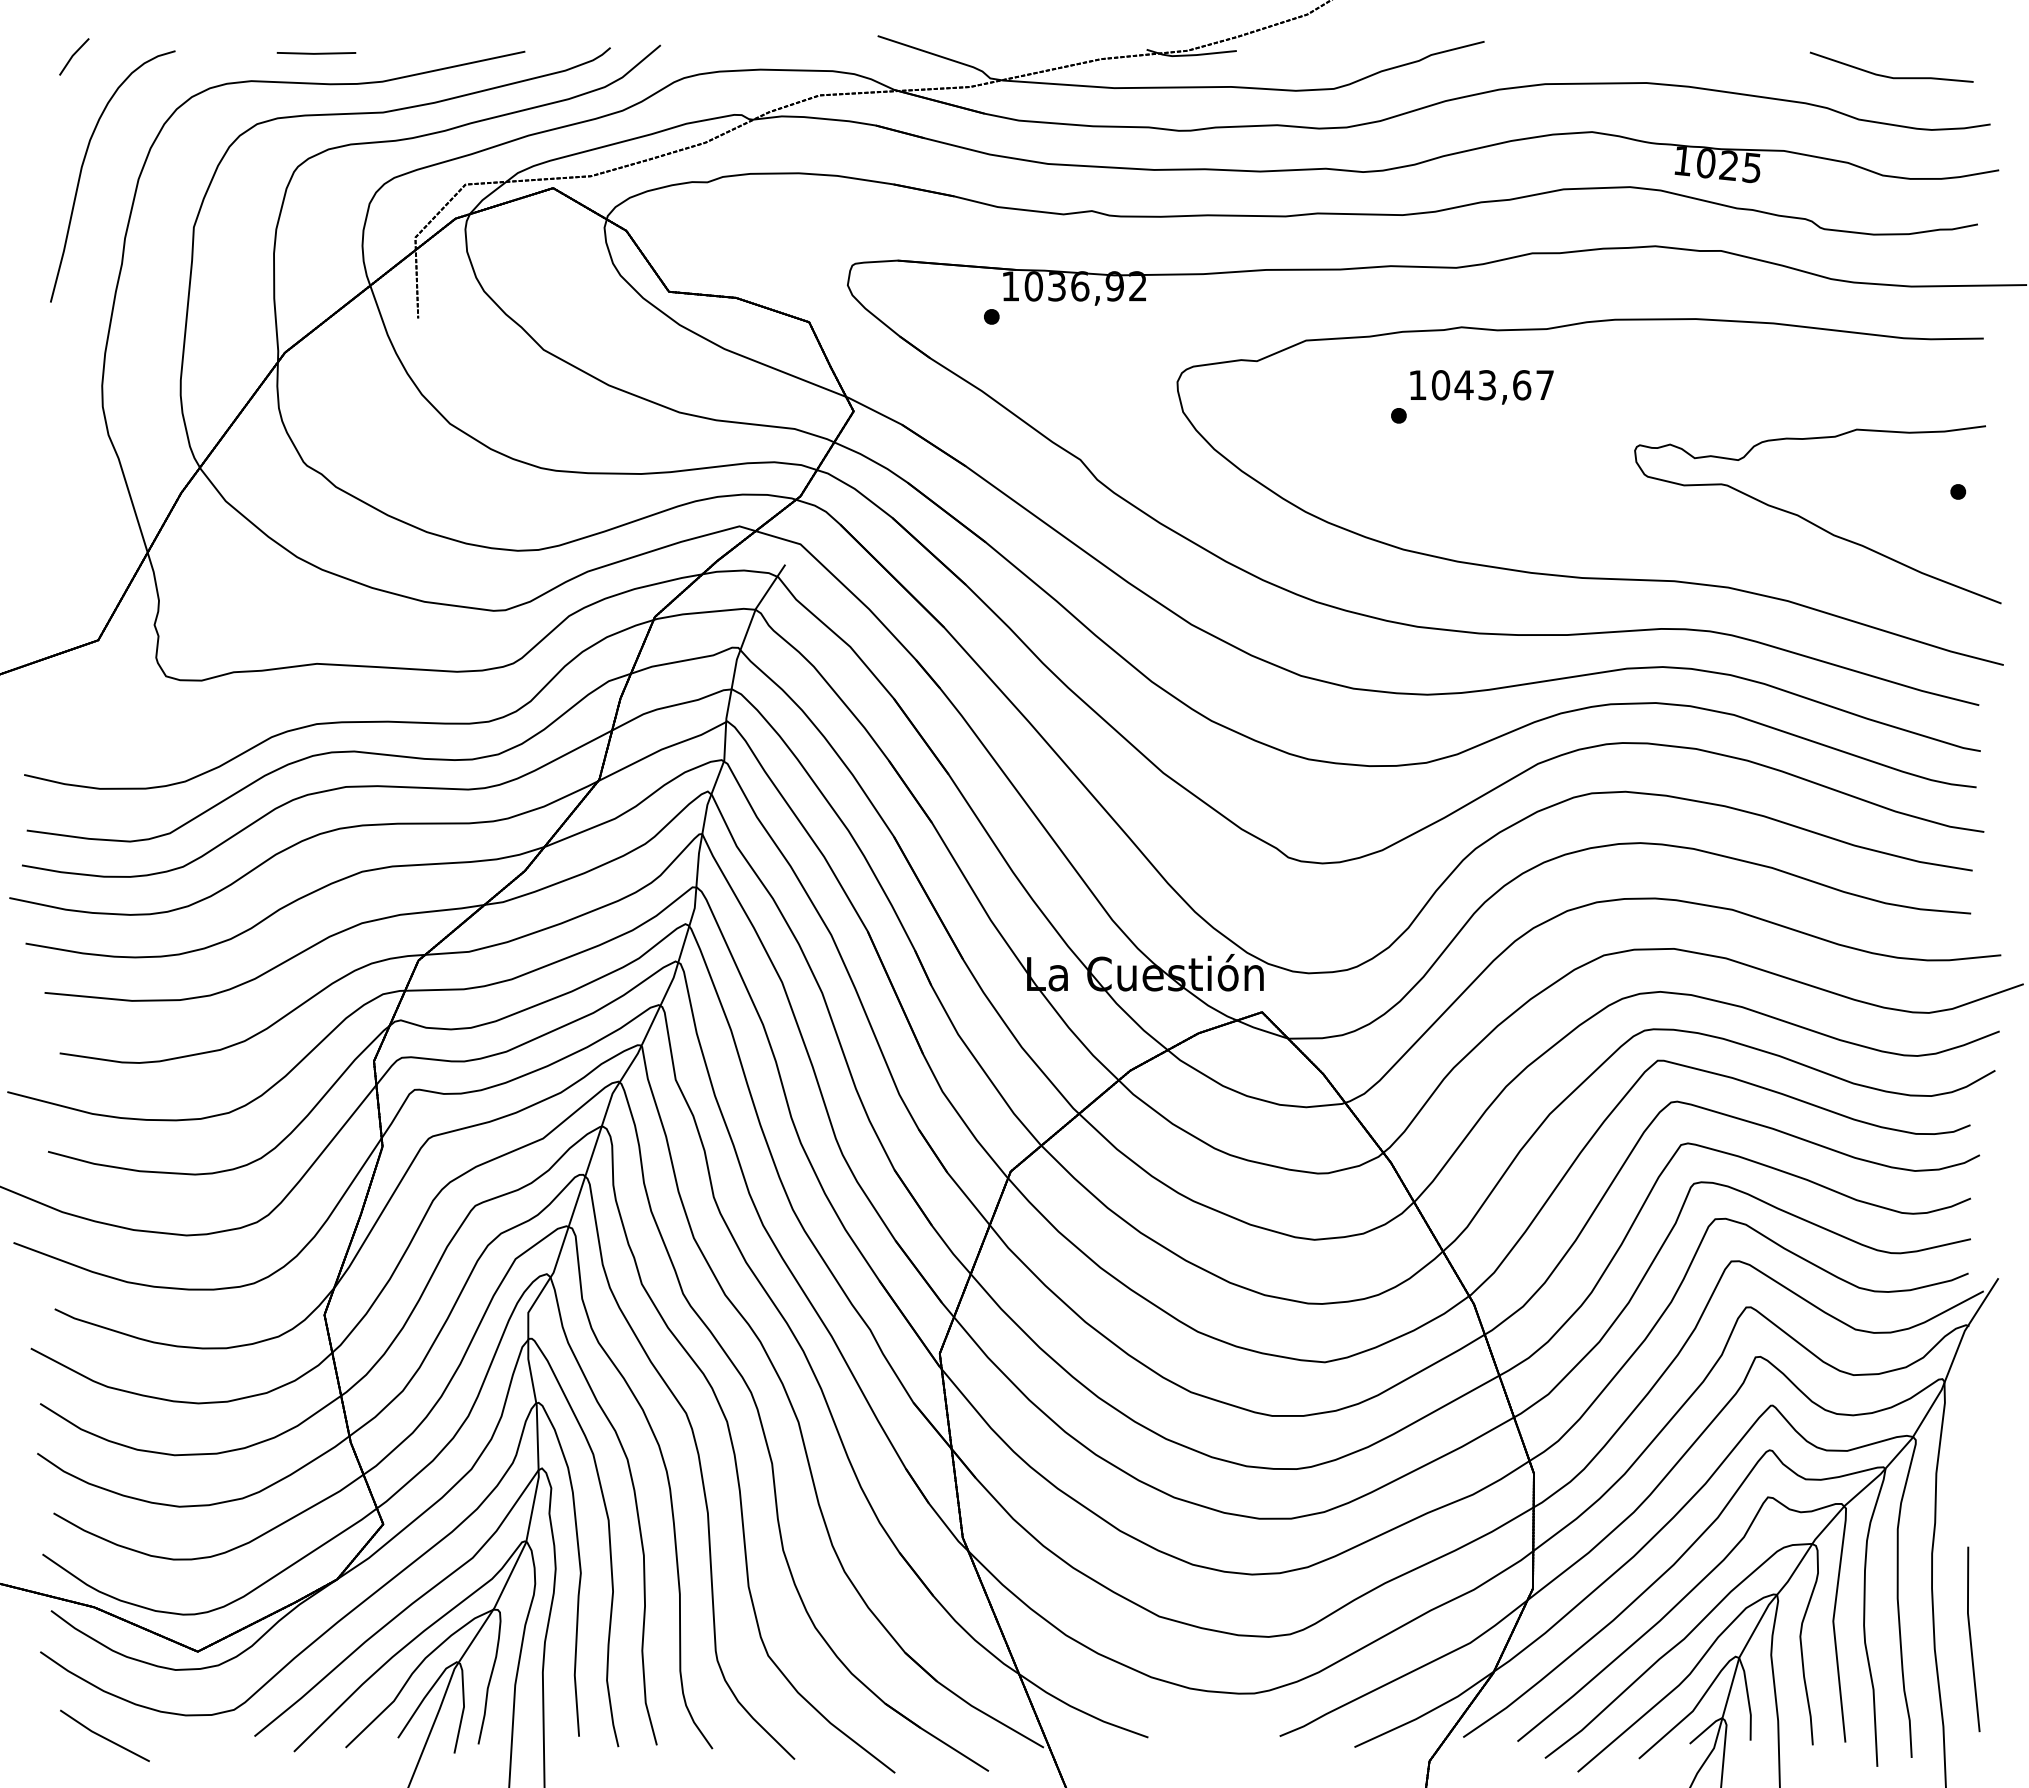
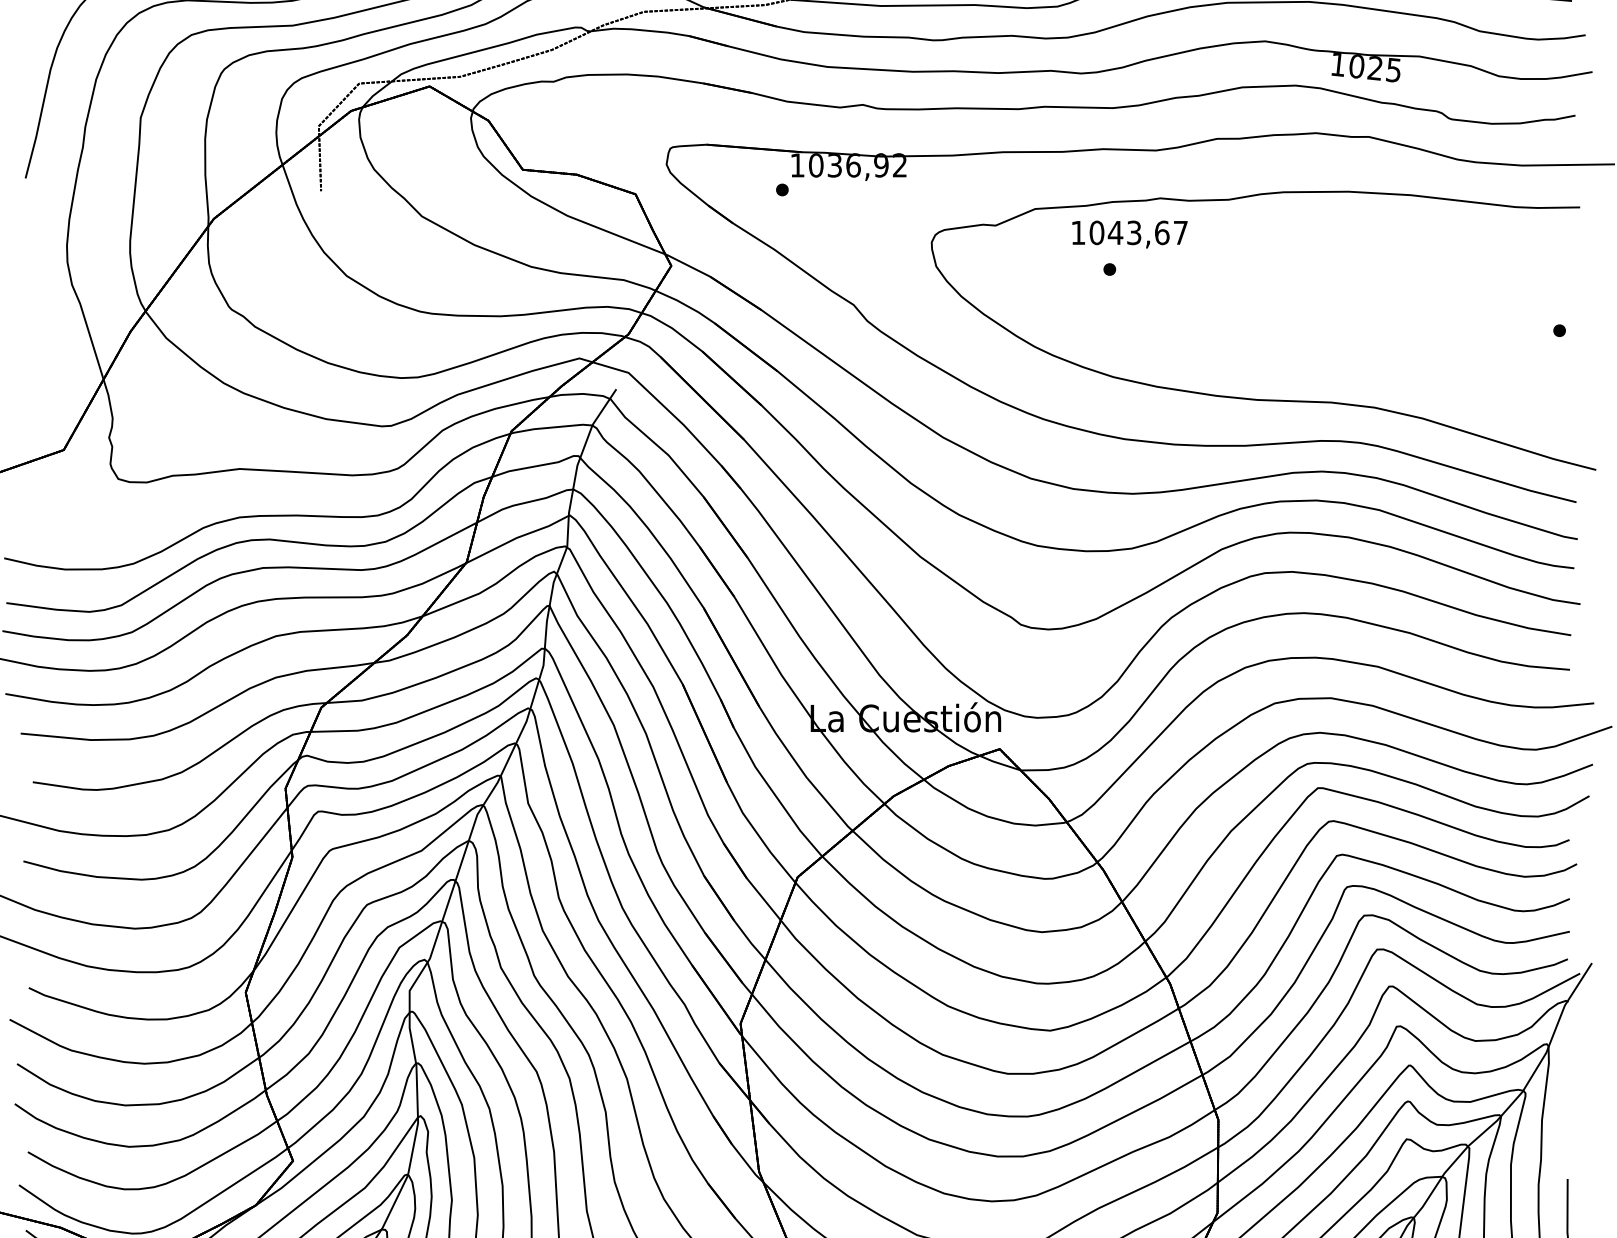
text: (1481, 387) -> (1129, 234), moved
part: (1811, 521) -> (1441, 354), removed

